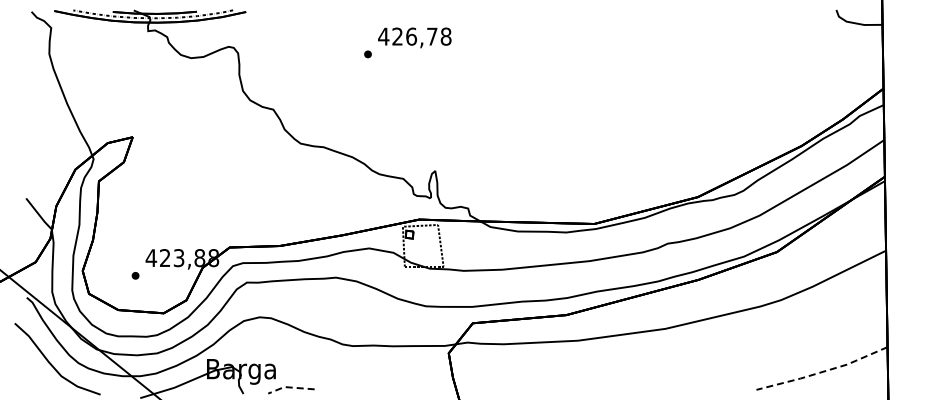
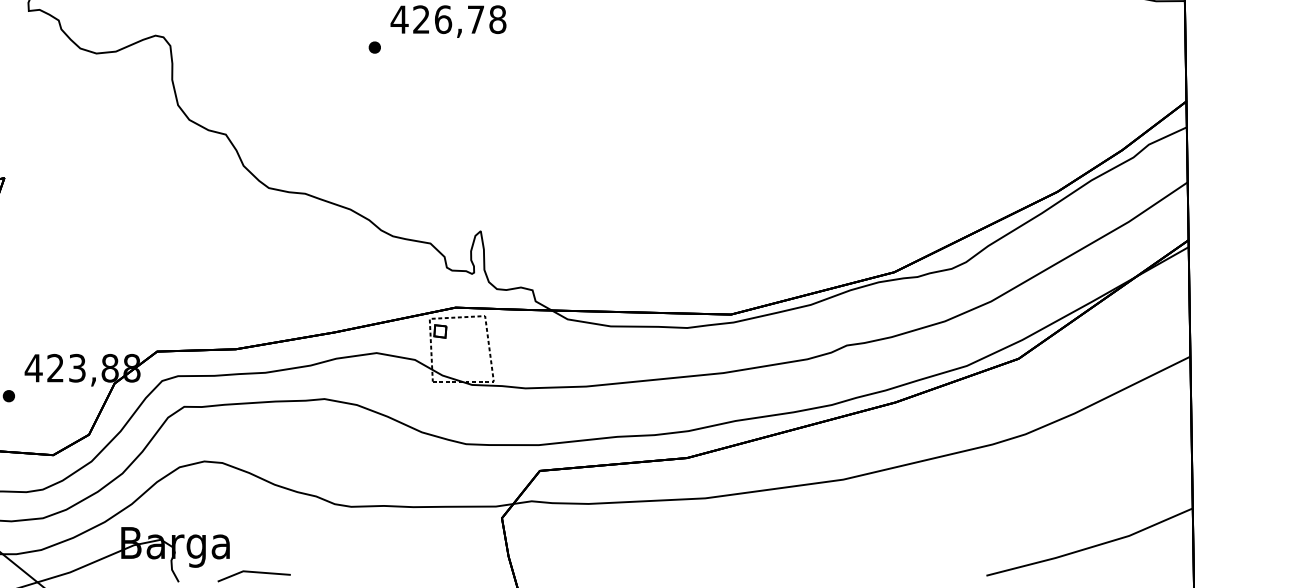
line: (822, 372) -> (1090, 548), dashed -> solid
line: (290, 387) -> (252, 571), dashed -> solid

